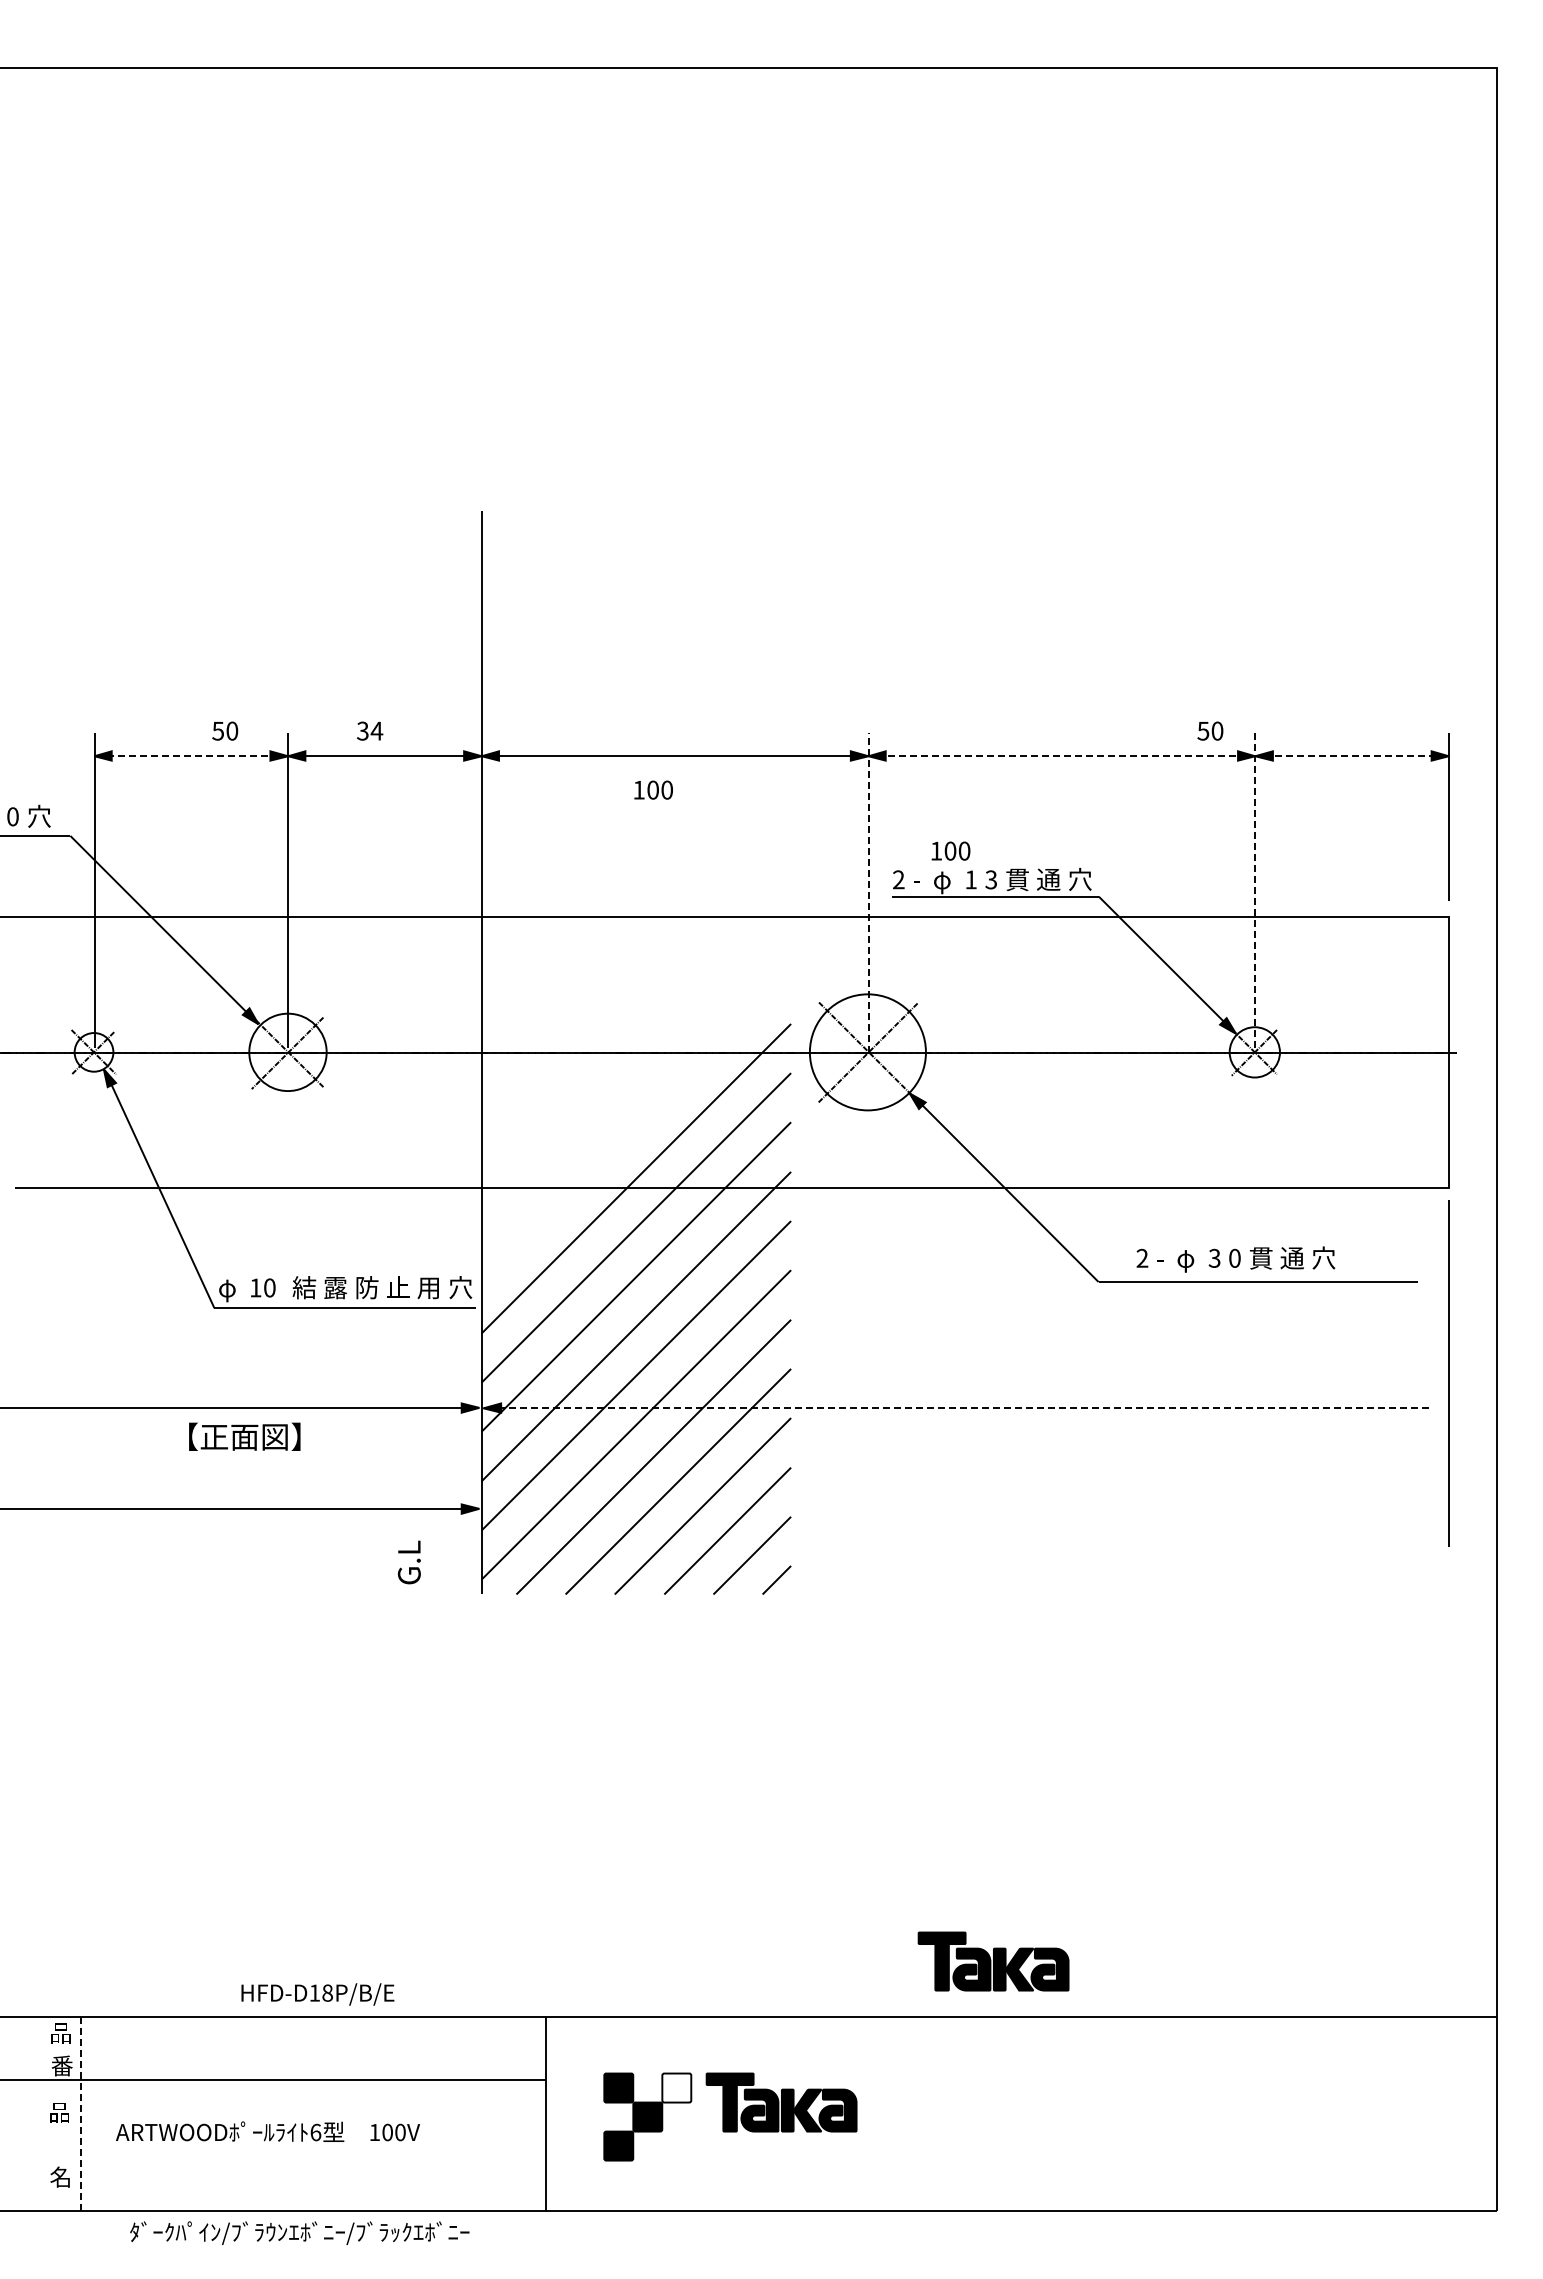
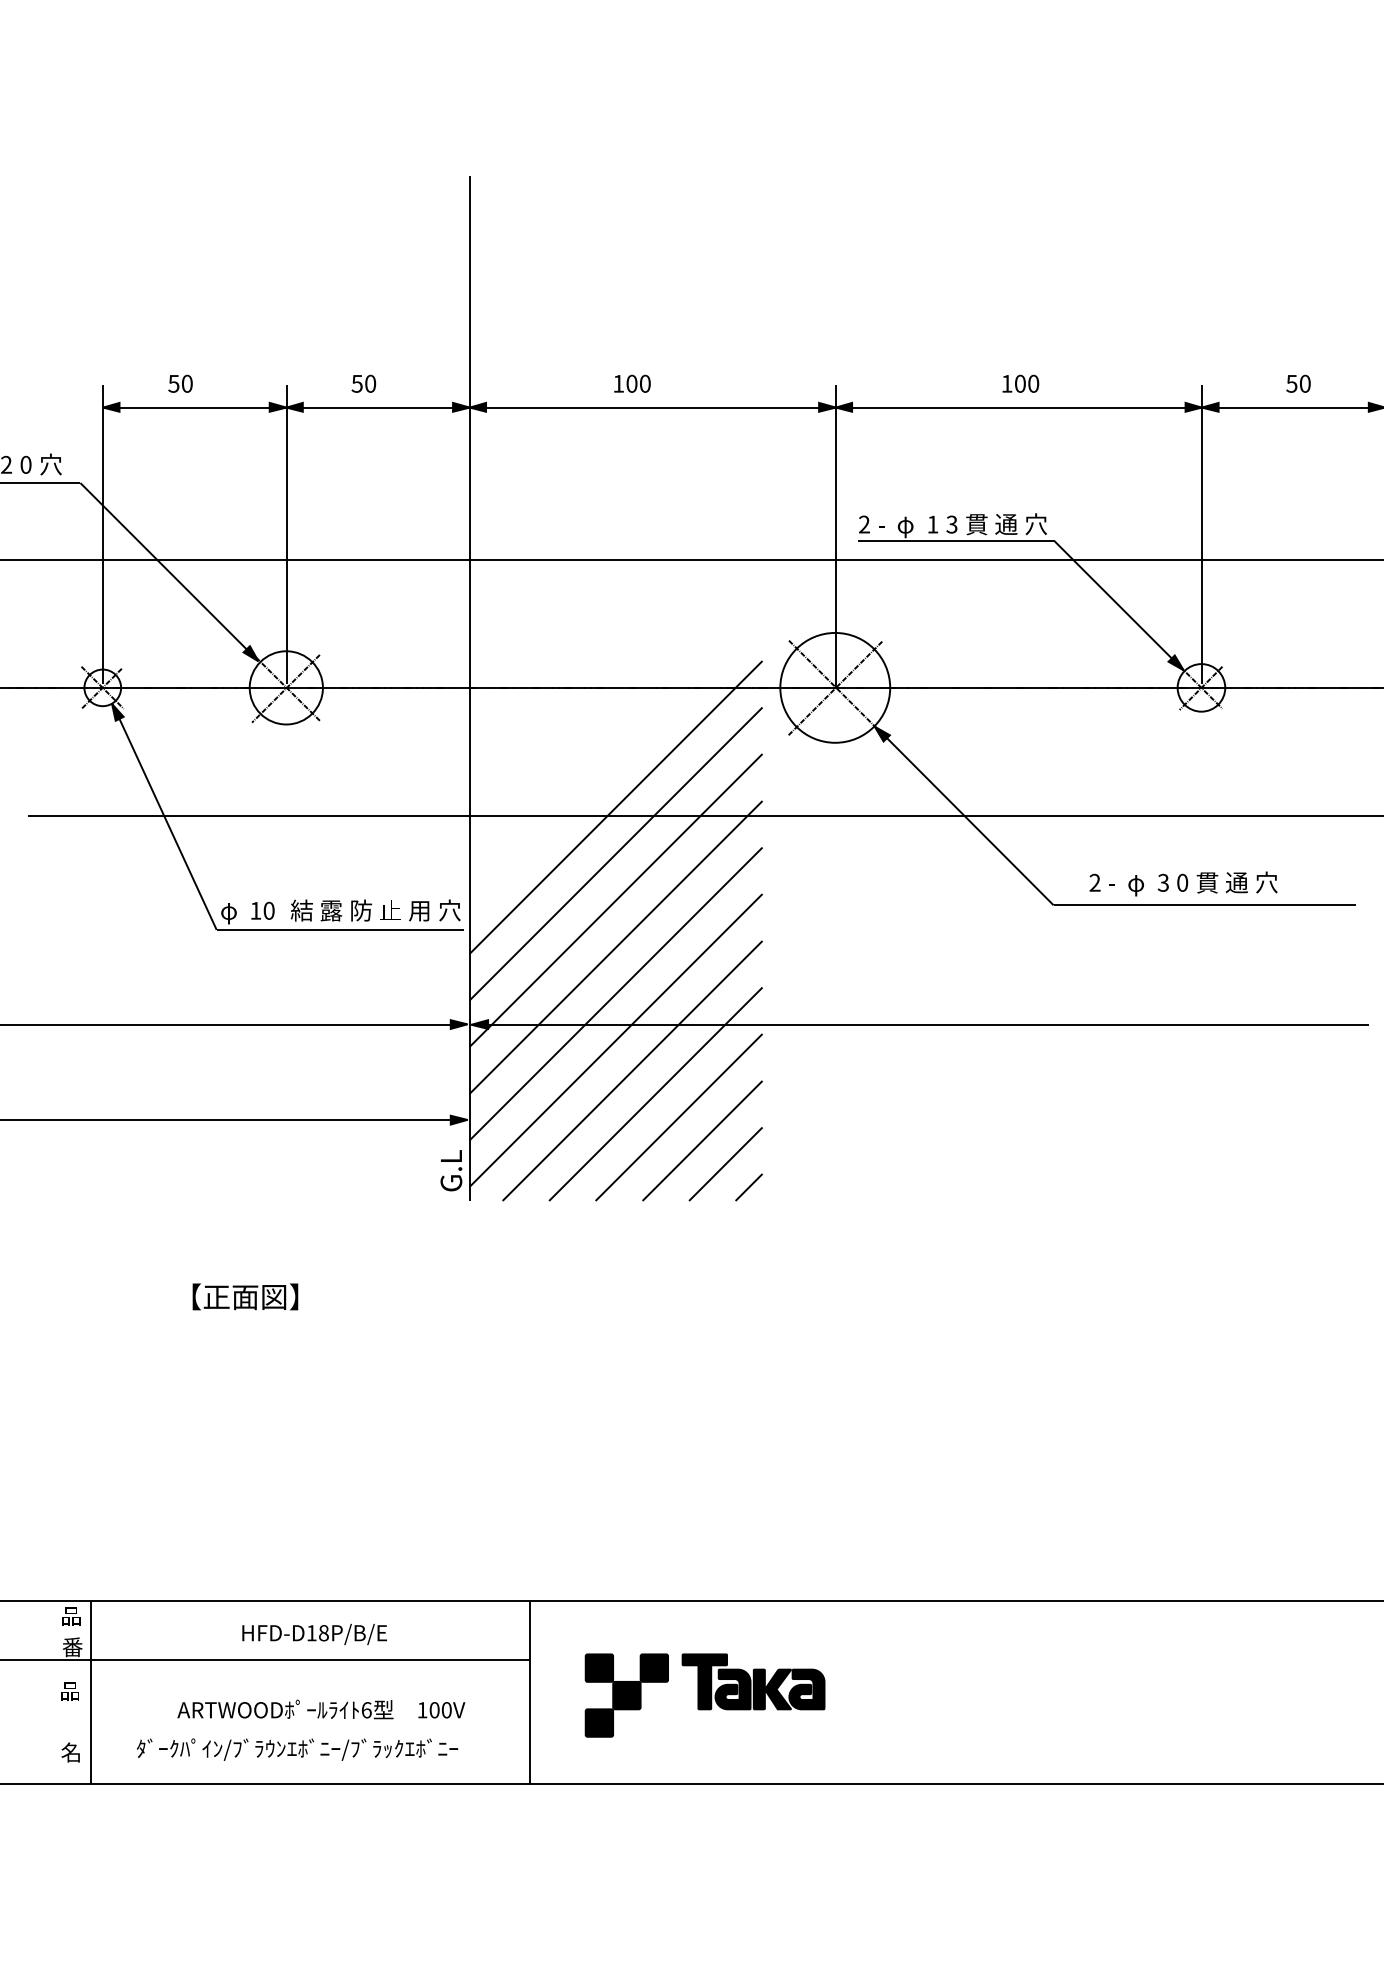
text: (225, 730) -> (180, 383), moved
text: (370, 730) -> (364, 383), 34 -> 50
text: (1210, 730) -> (1298, 383), moved
line: (190, 756) -> (194, 407), dashed -> solid
line: (1061, 756) -> (1018, 407), dashed -> solid
line: (1352, 756) -> (1293, 407), dashed -> solid
text: (653, 789) -> (632, 383), moved
text: (950, 850) -> (1020, 383), moved
line: (1255, 890) -> (1202, 534), dashed -> solid
line: (868, 892) -> (835, 536), dashed -> solid
line: (965, 1408) -> (927, 1024), dashed -> solid
text: (244, 1436) -> (245, 1296), moved
text: (409, 1562) -> (451, 1170), moved
part: (993, 1961) -> (954, 1548), removed
text: (317, 1994) -> (314, 1634), moved
fill: (676, 2087) -> (654, 1667), added
line: (81, 2114) -> (90, 1693), dashed -> solid
text: (267, 2131) -> (320, 1709), moved
text: (299, 2232) -> (297, 1749), moved

